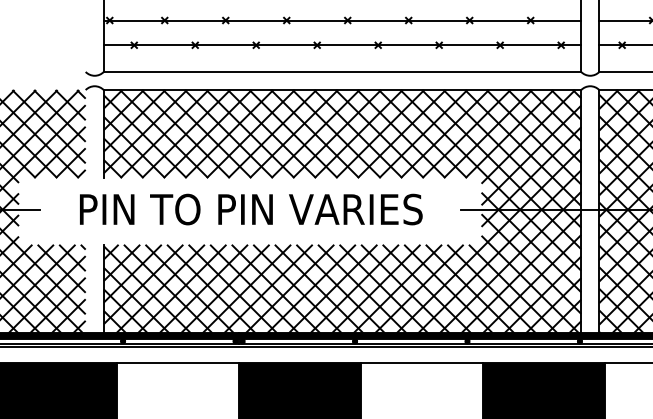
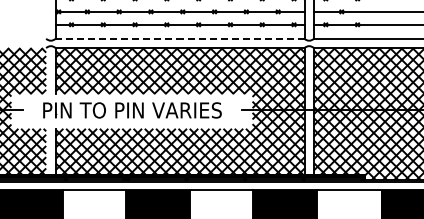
line: (341, 71) -> (179, 38), solid -> dashed

